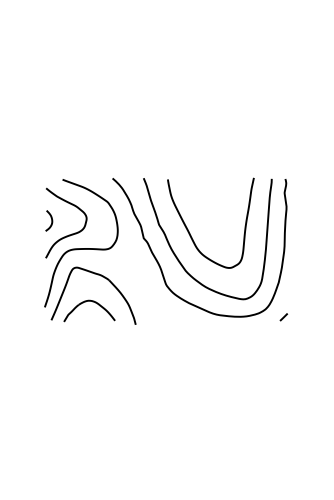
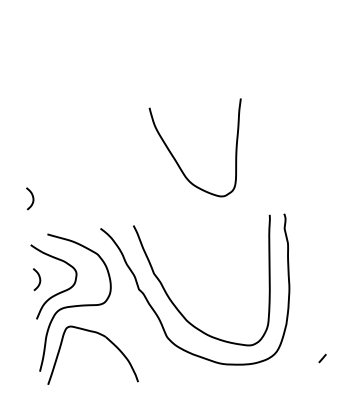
curve: (51, 144) -> (32, 197), added
curve: (190, 233) -> (178, 163), moved
part: (92, 302) -> (90, 362), removed
curve: (283, 317) -> (322, 358), moved

